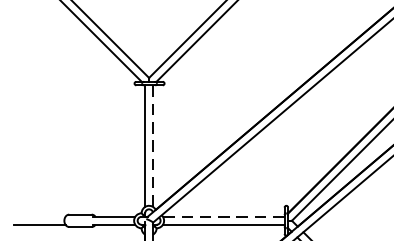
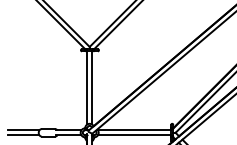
line: (153, 145) -> (92, 87), dashed -> solid
line: (39, 216) -> (23, 130), added
line: (223, 216) -> (134, 130), dashed -> solid

